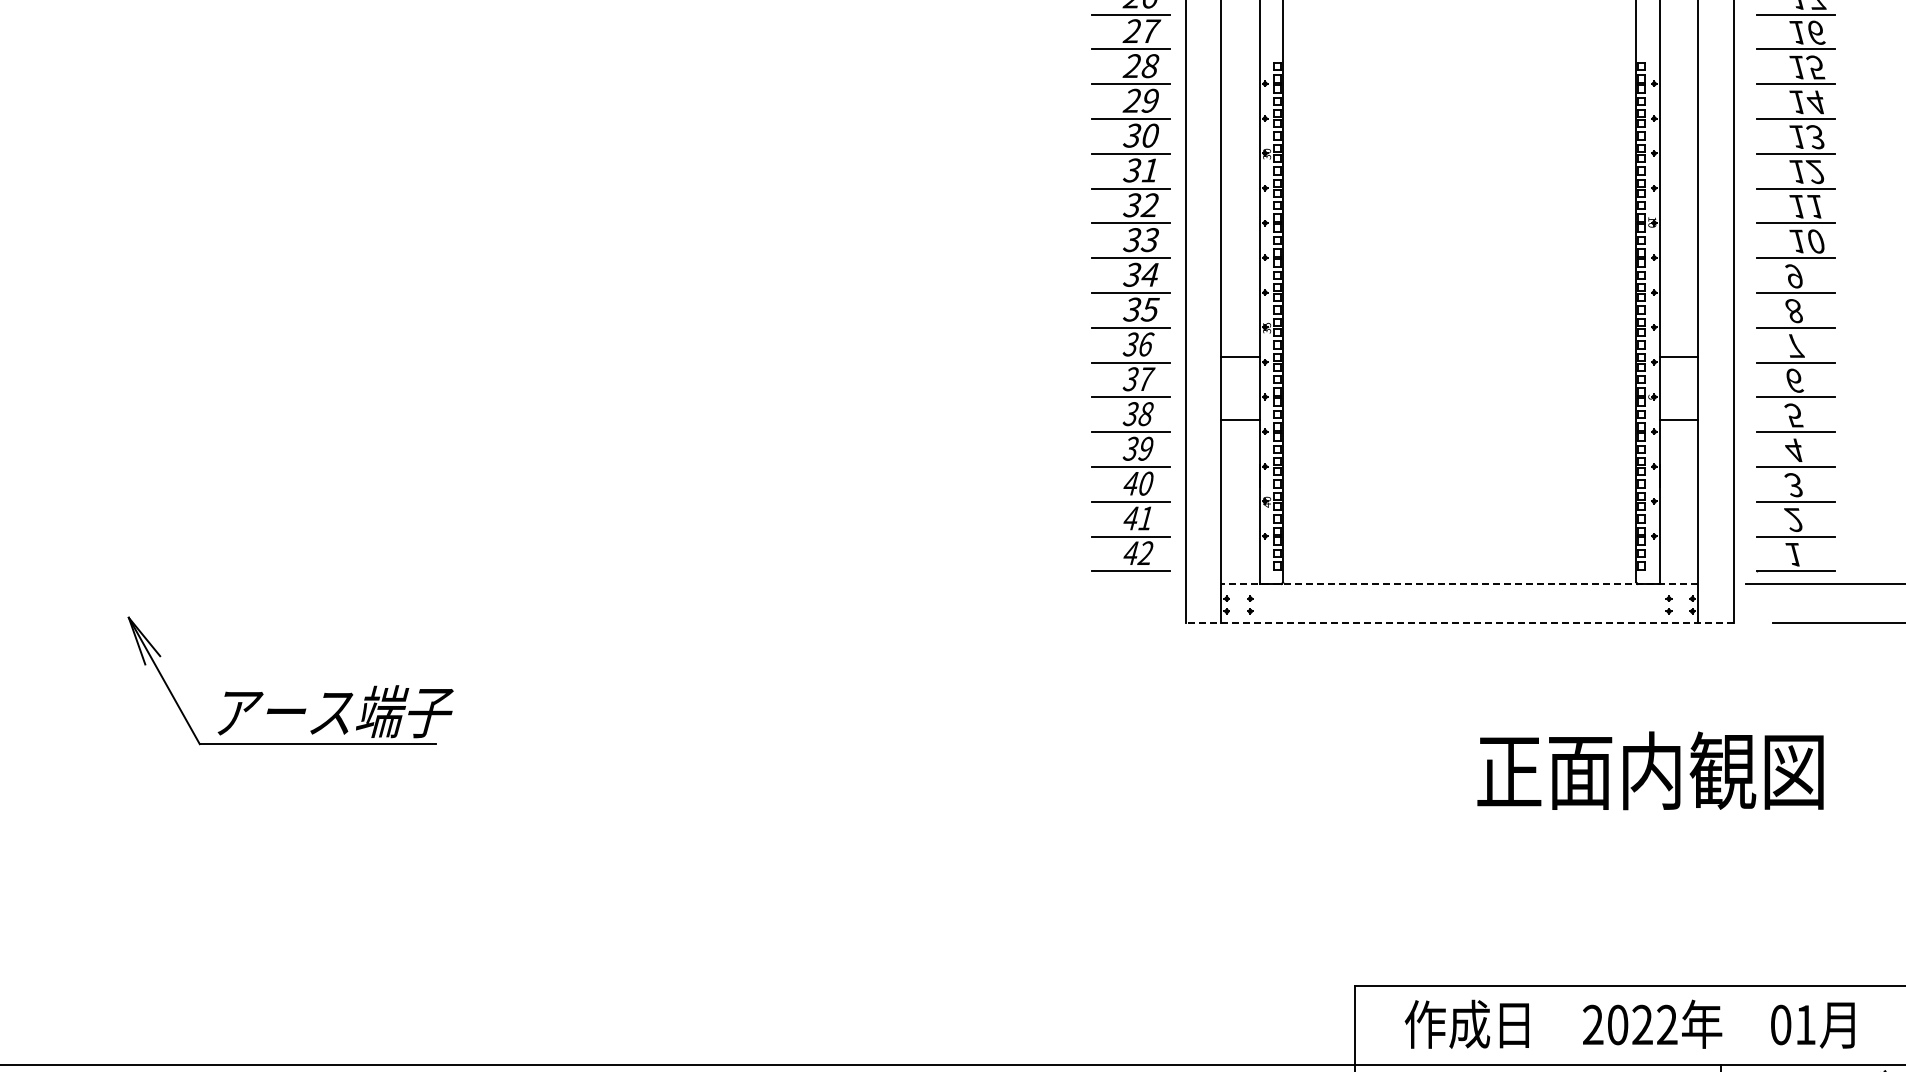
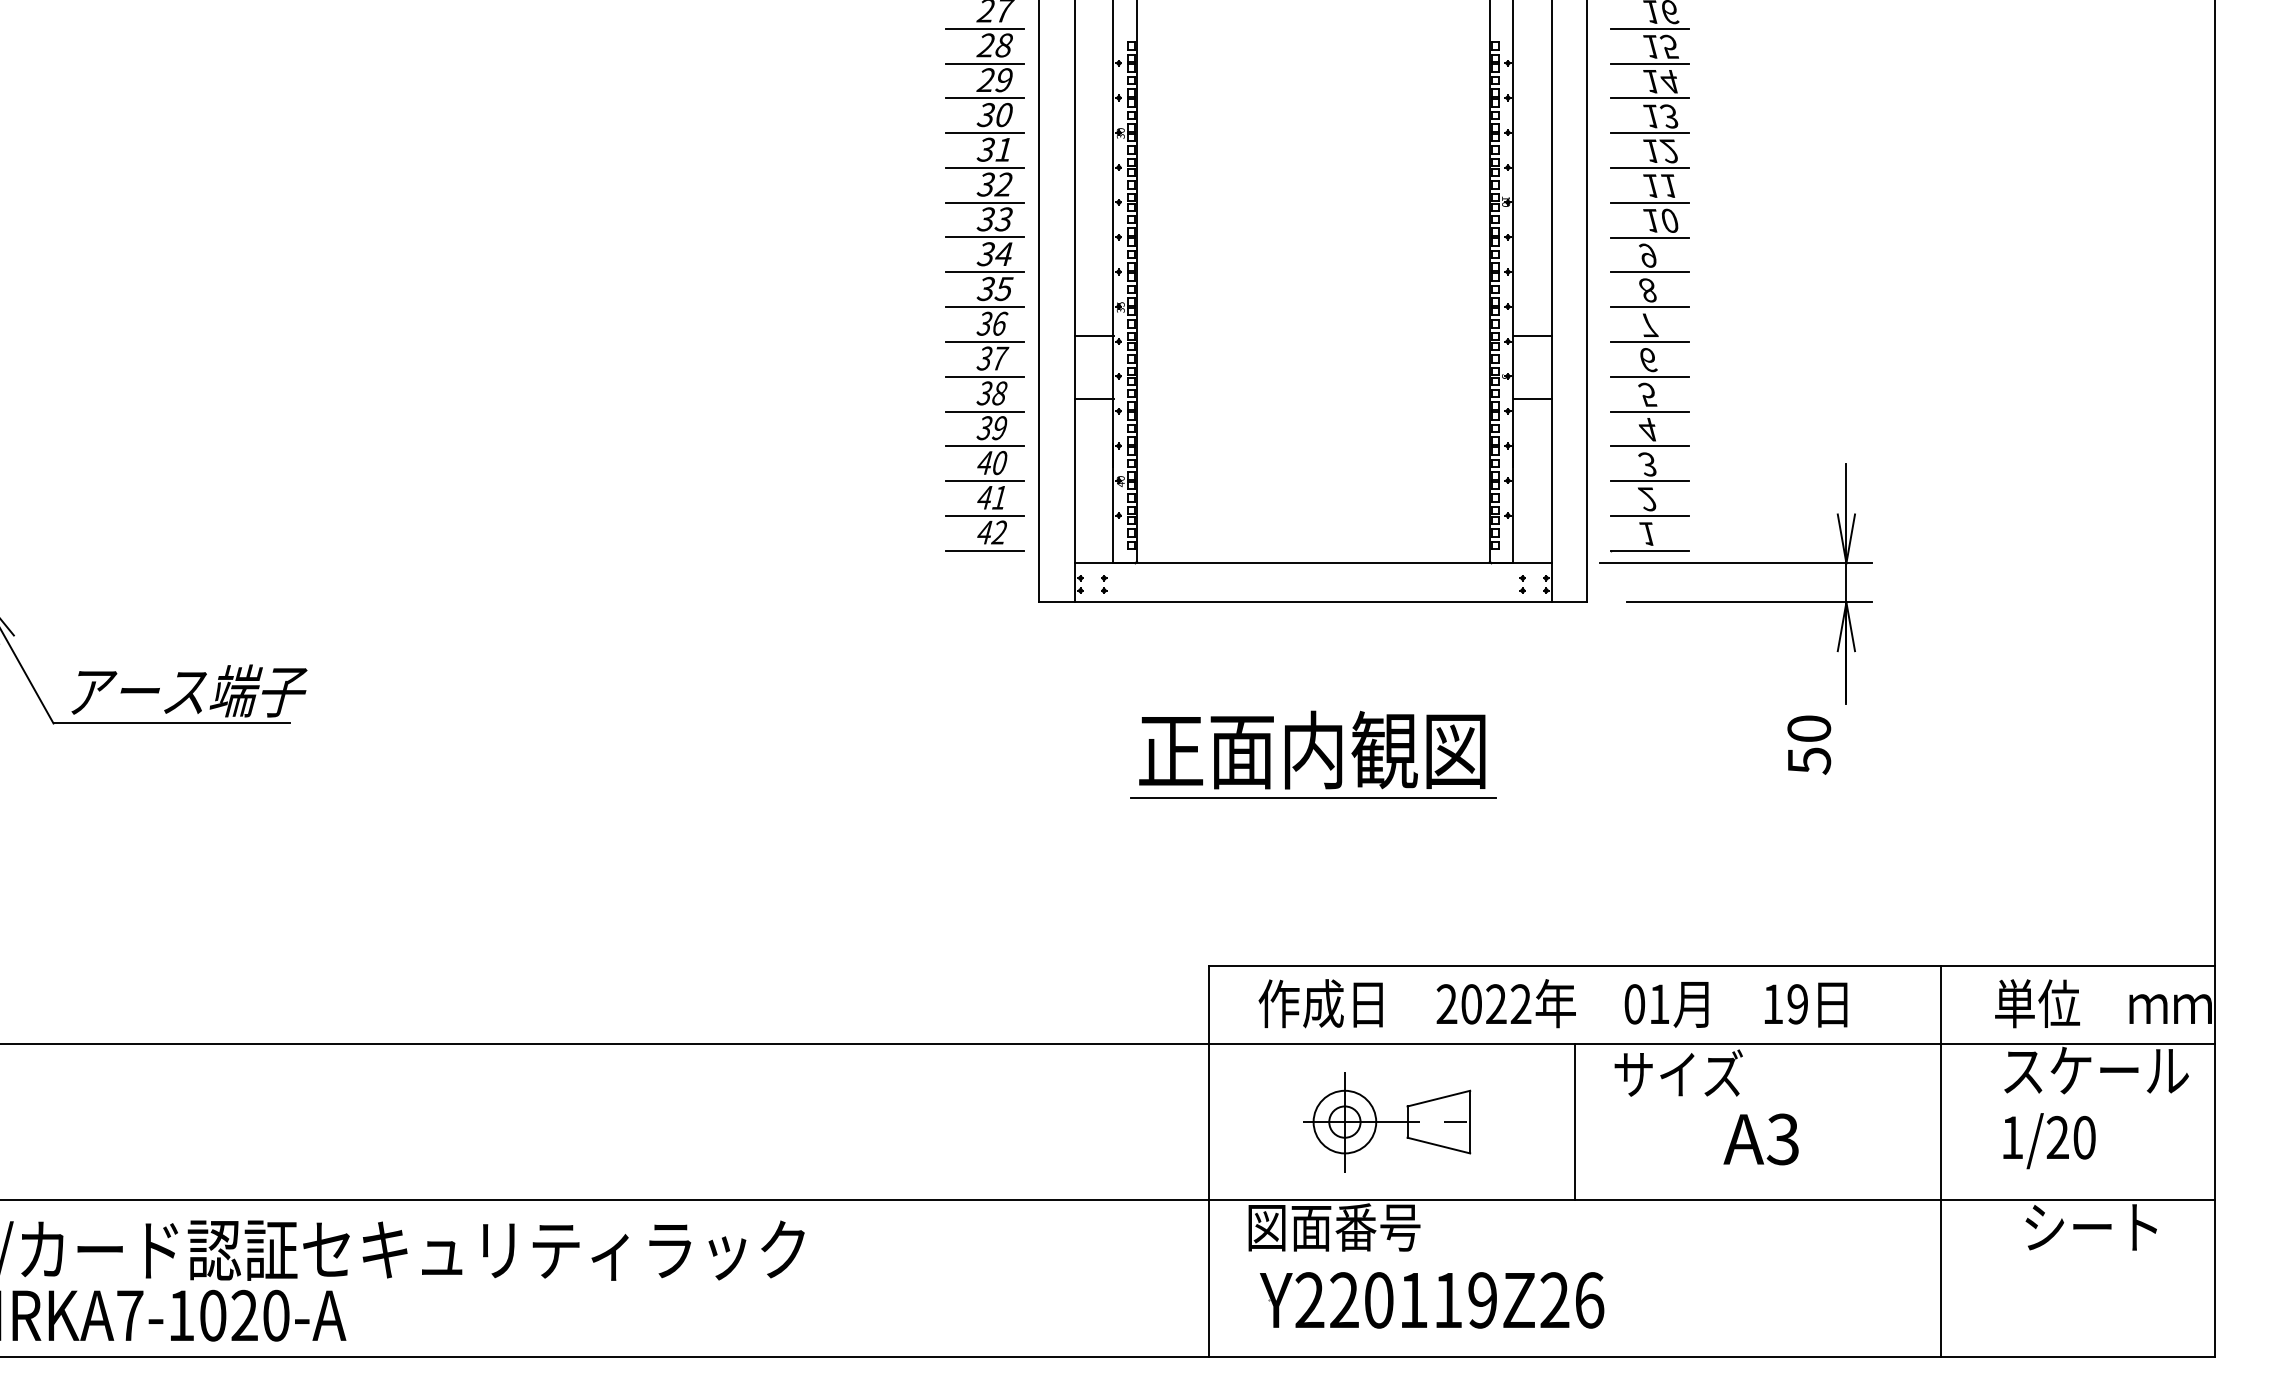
line: (1459, 584) -> (1313, 563), dashed -> solid
line: (1459, 623) -> (1313, 602), dashed -> solid
text: (1650, 770) -> (1312, 749), moved
line: (1459, 819) -> (1313, 798), added

